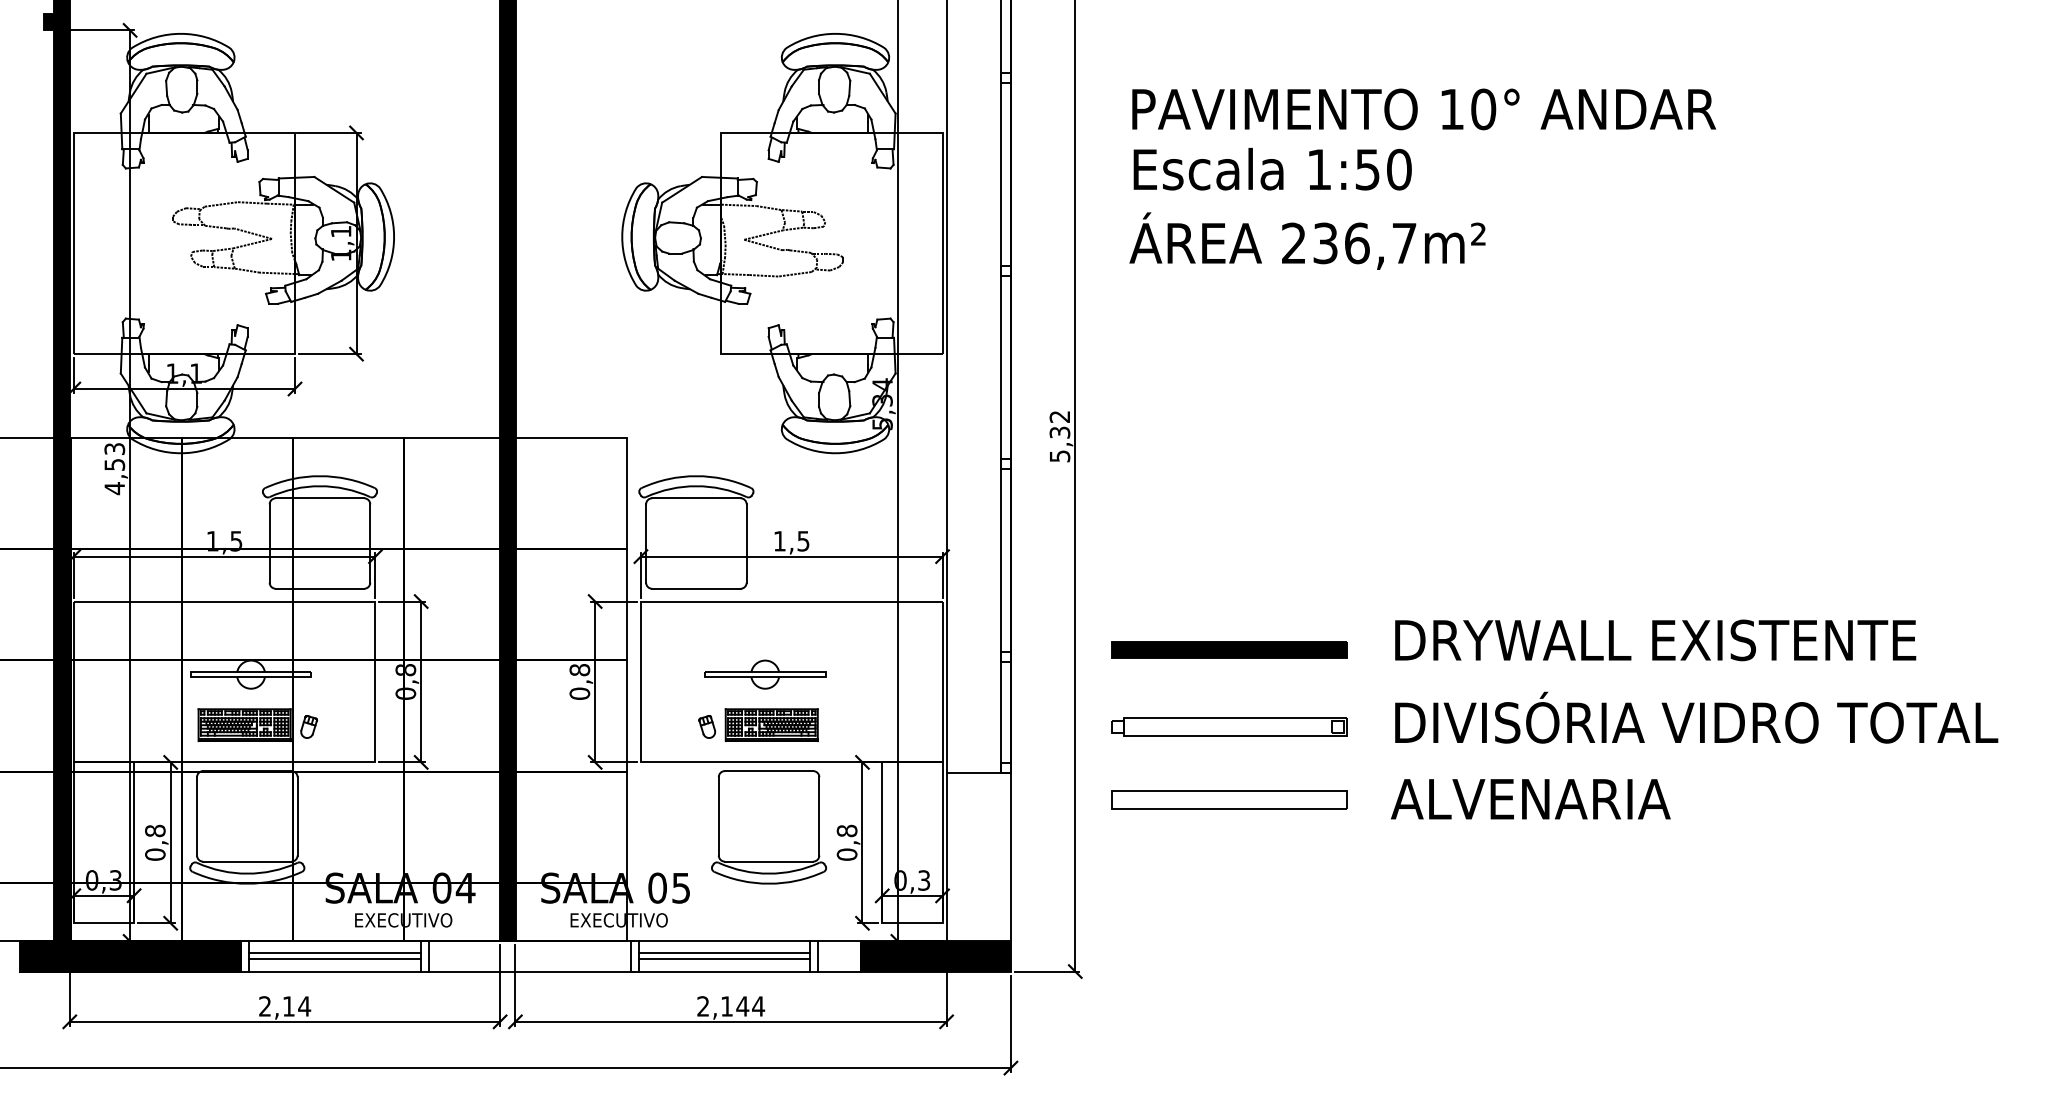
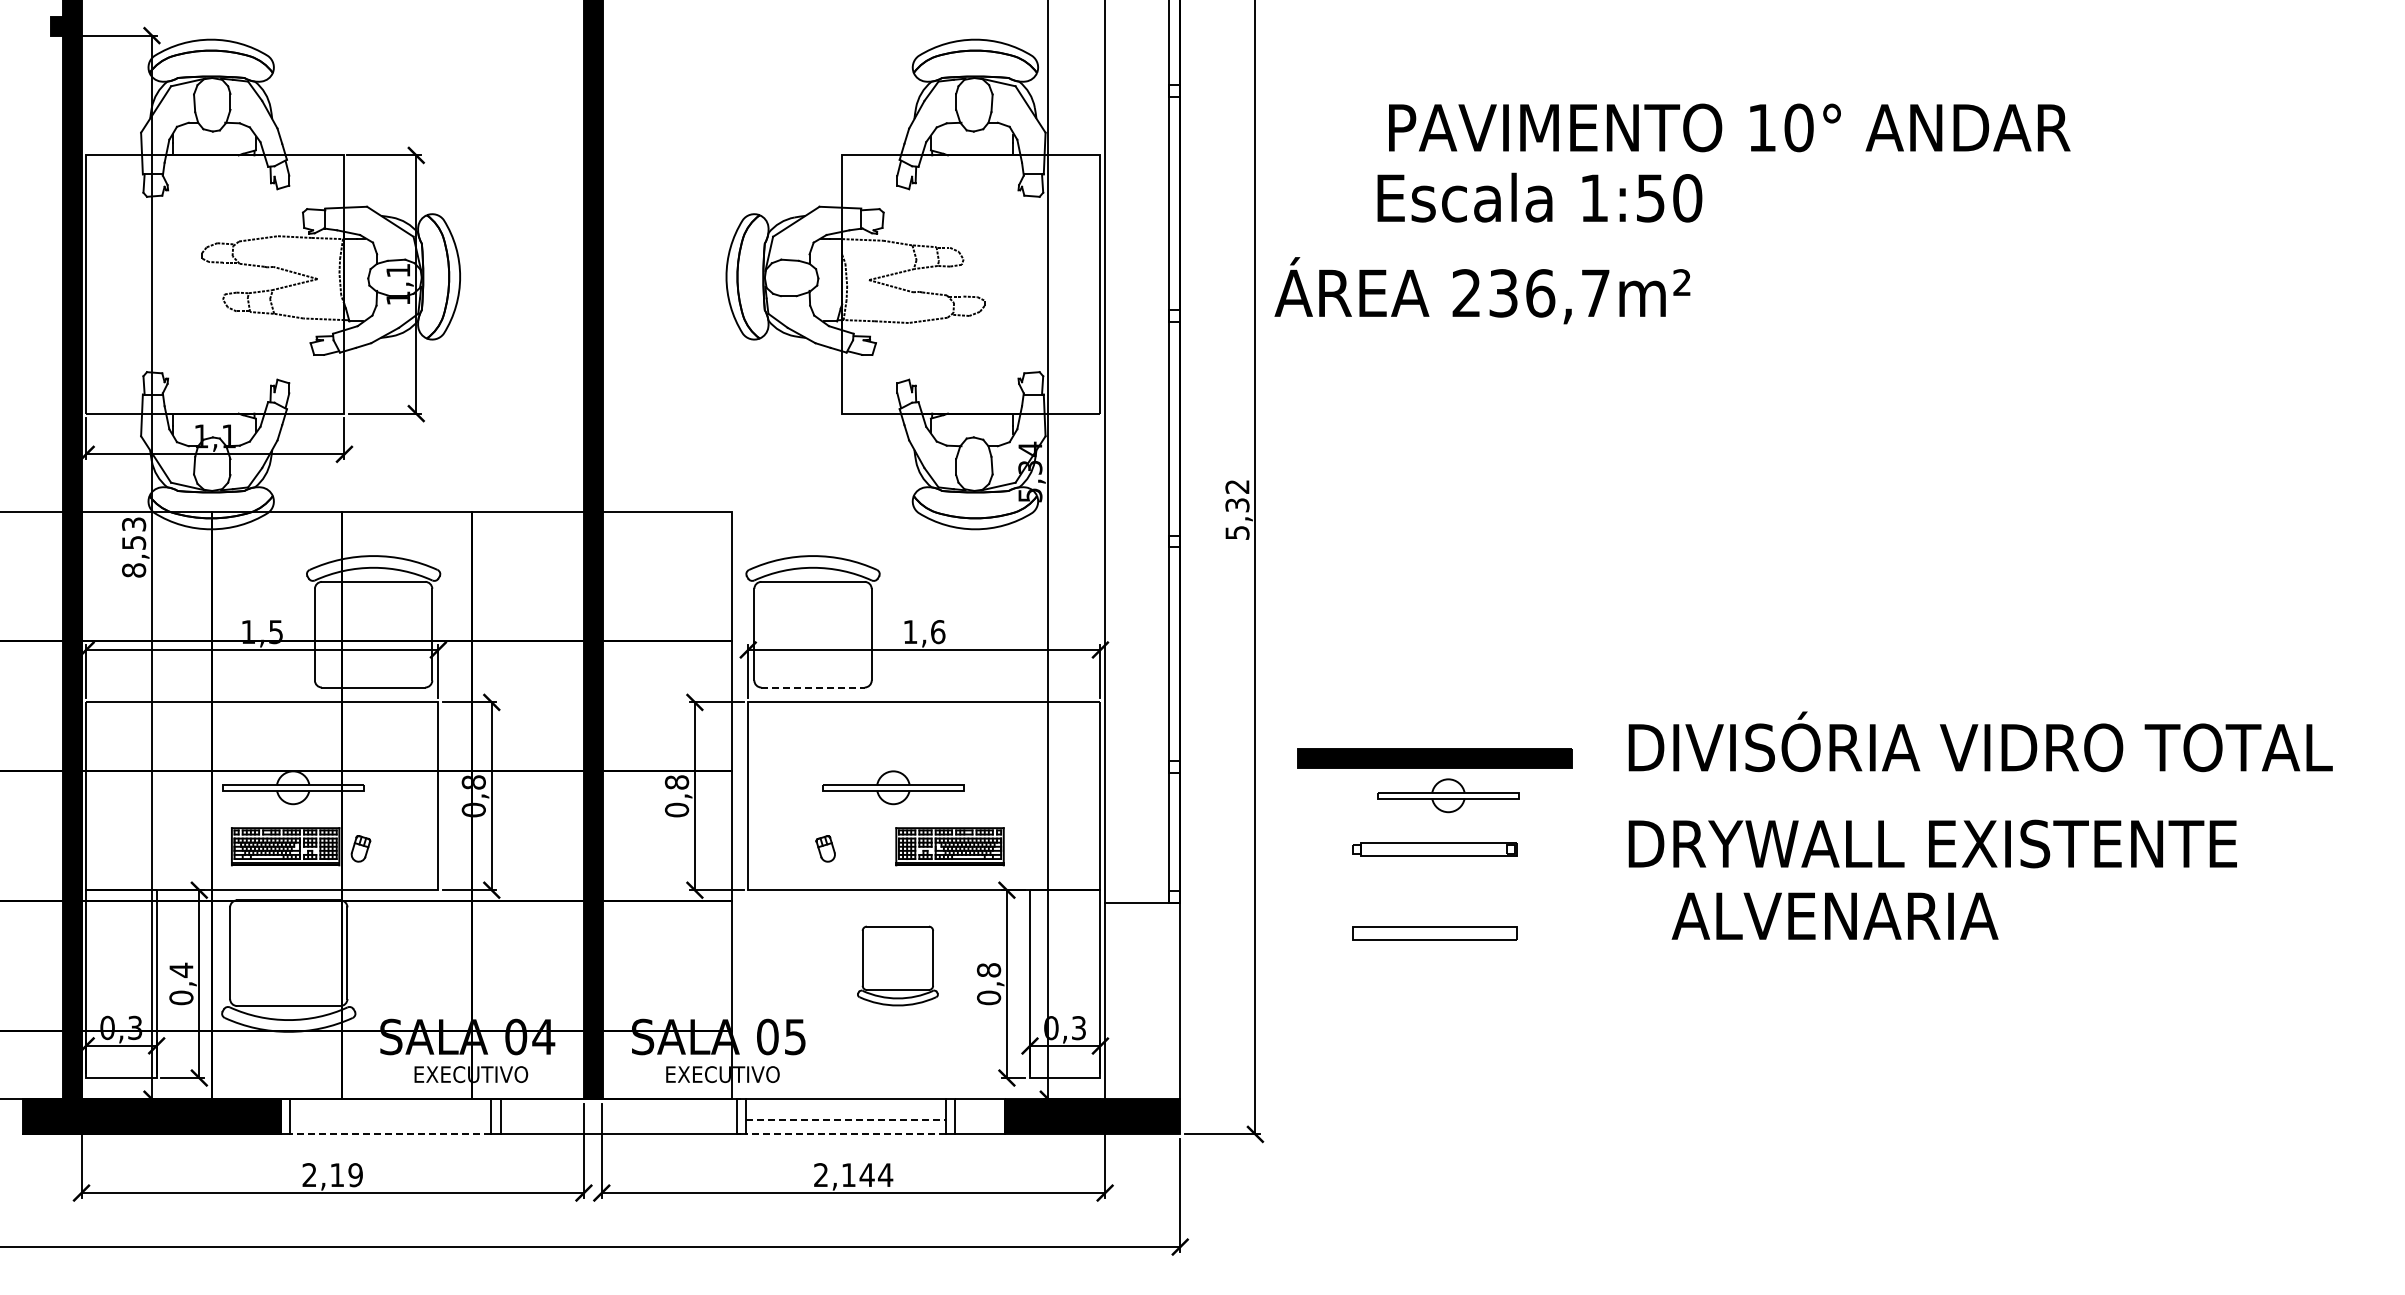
text: (1424, 109) -> (1729, 127), moved
text: (1272, 169) -> (1539, 197), moved
text: (1307, 240) -> (1482, 290), moved
text: (115, 488) -> (134, 570), 4,53 -> 8,53
text: (803, 541) -> (938, 632), 1,5 -> 1,6
line: (696, 588) -> (813, 687), solid -> dashed
text: (1717, 635) -> (2005, 741), DRYWALL EXISTENTE -> DIVISÓRIA VIDRO TOTAL
part: (1240, 681) -> (1448, 795), added
text: (1717, 717) -> (2005, 837), DIVISÓRIA VIDRO TOTAL -> DRYWALL EXISTENTE
part: (771, 724) -> (949, 846), moved
part: (1228, 727) -> (1434, 849), size x0.6
text: (1530, 798) -> (1834, 915), moved
part: (1228, 799) -> (1434, 933), size x0.6
part: (768, 826) -> (897, 965), size x0.6
text: (155, 831) -> (181, 970), 0,8 -> 0,4
line: (334, 953) -> (390, 1113), removed
line: (724, 953) -> (845, 1113), removed
line: (334, 959) -> (390, 1120), removed
line: (724, 959) -> (845, 1120), solid -> dashed
line: (334, 971) -> (390, 1134), solid -> dashed
line: (724, 971) -> (845, 1134), solid -> dashed
text: (304, 1006) -> (355, 1175), 2,14 -> 2,19

